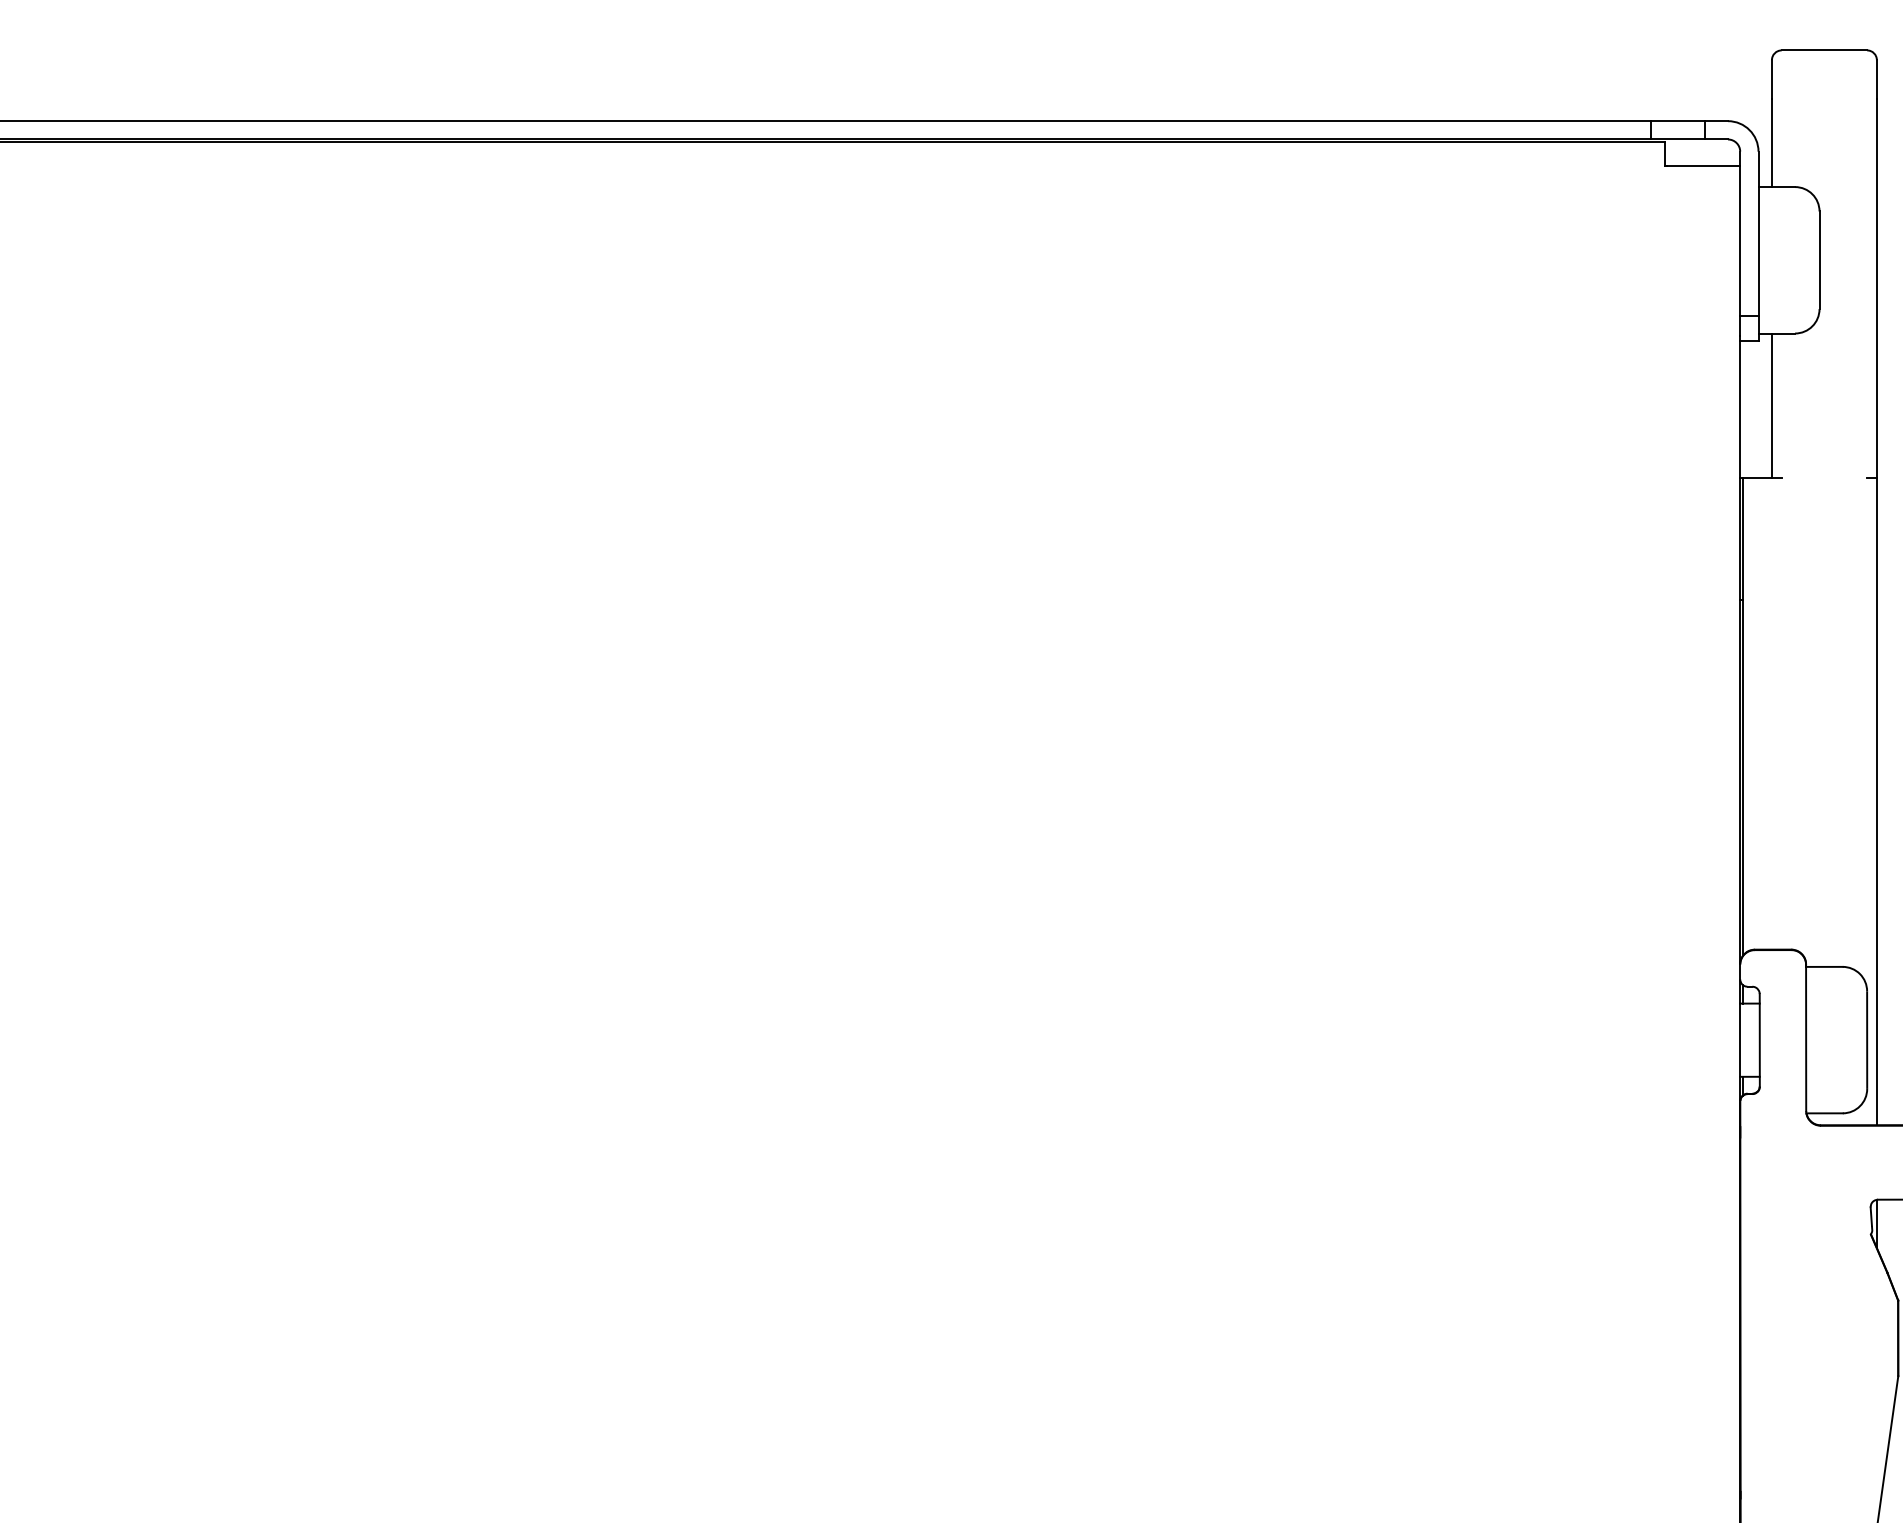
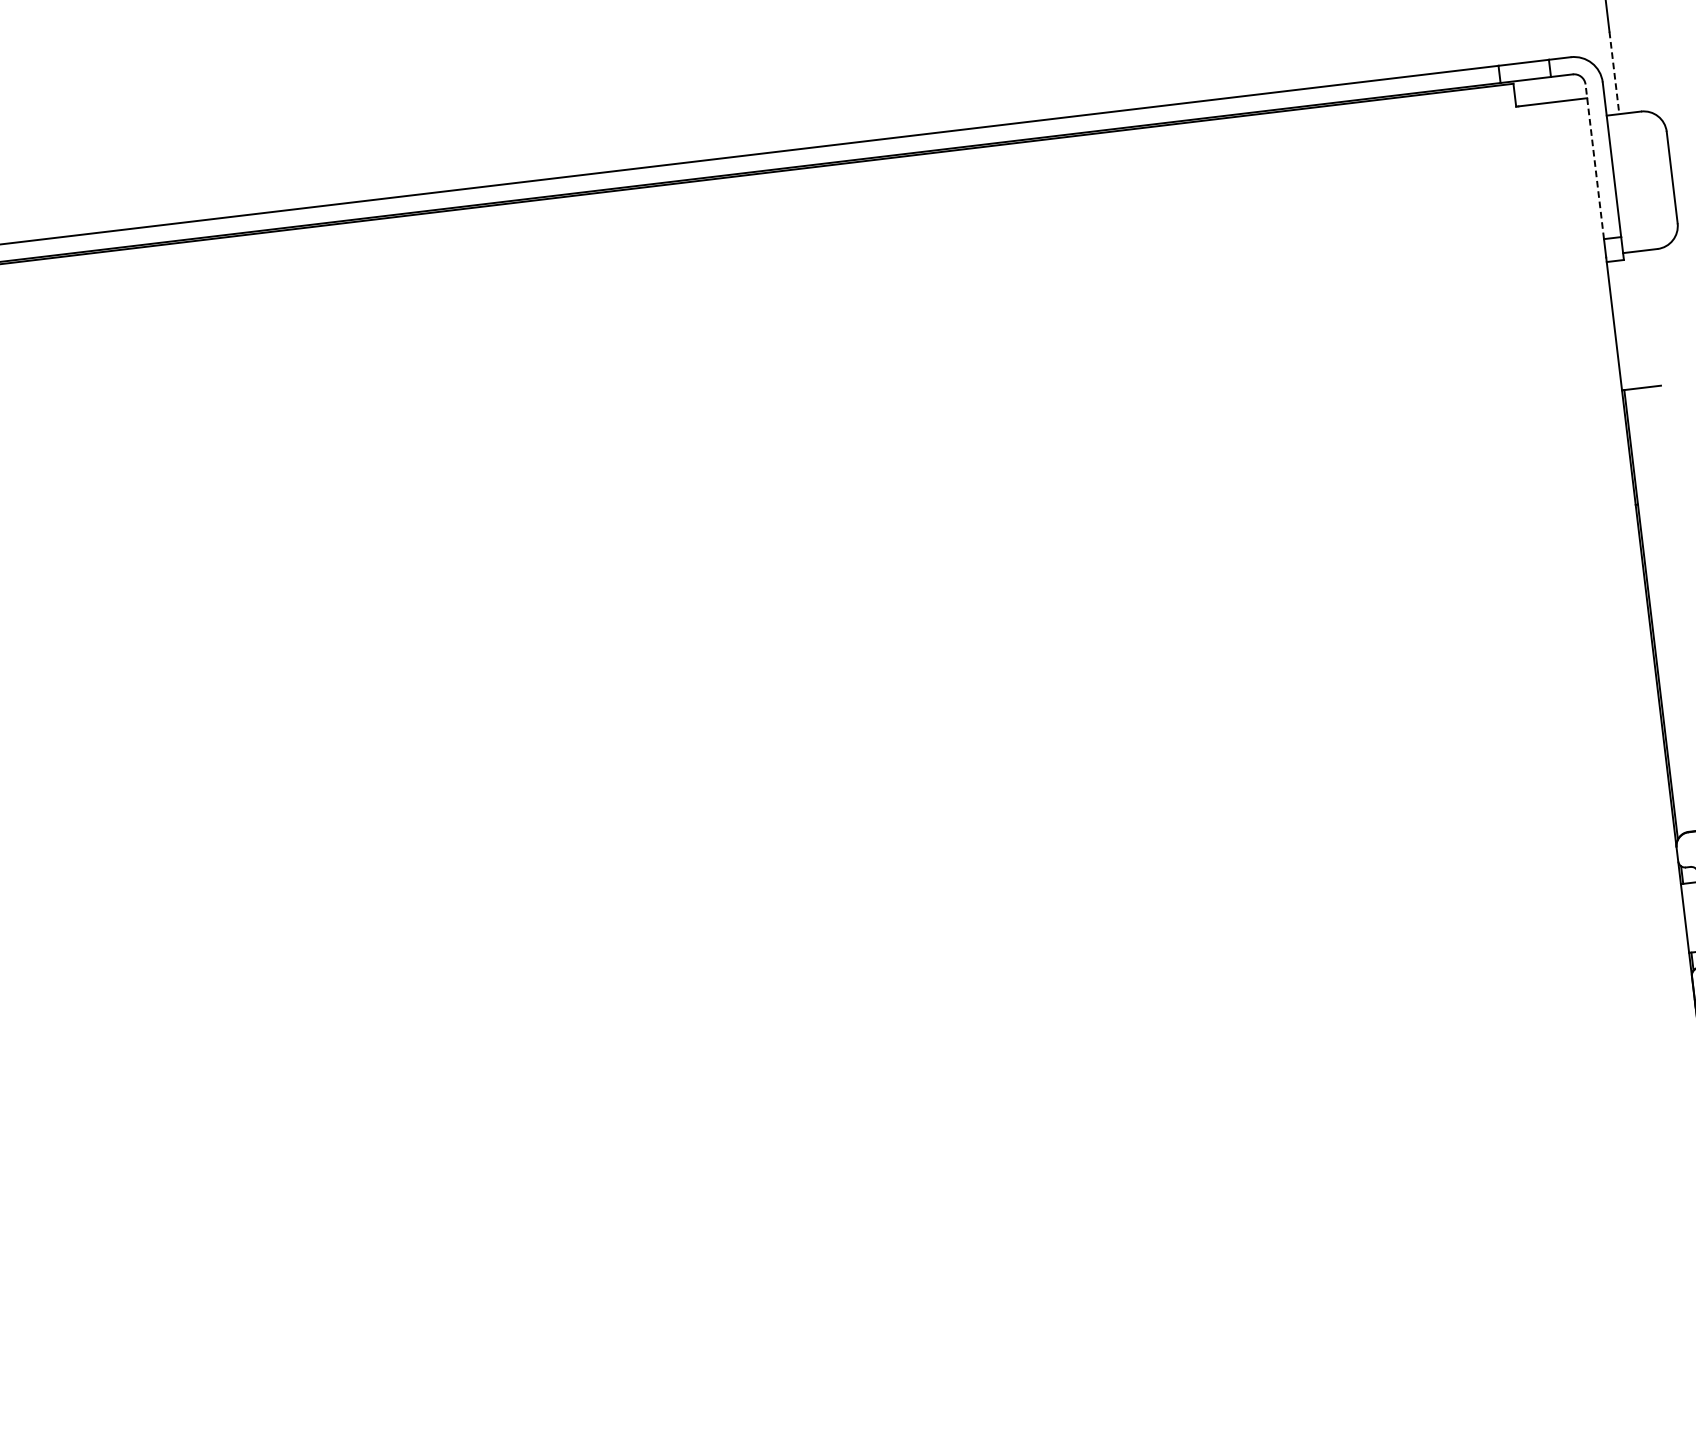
line: (1771, 143) -> (1614, 73), solid -> dashed
line: (1740, 233) -> (1595, 161), solid -> dashed
line: (1771, 405) -> (1643, 319), removed

